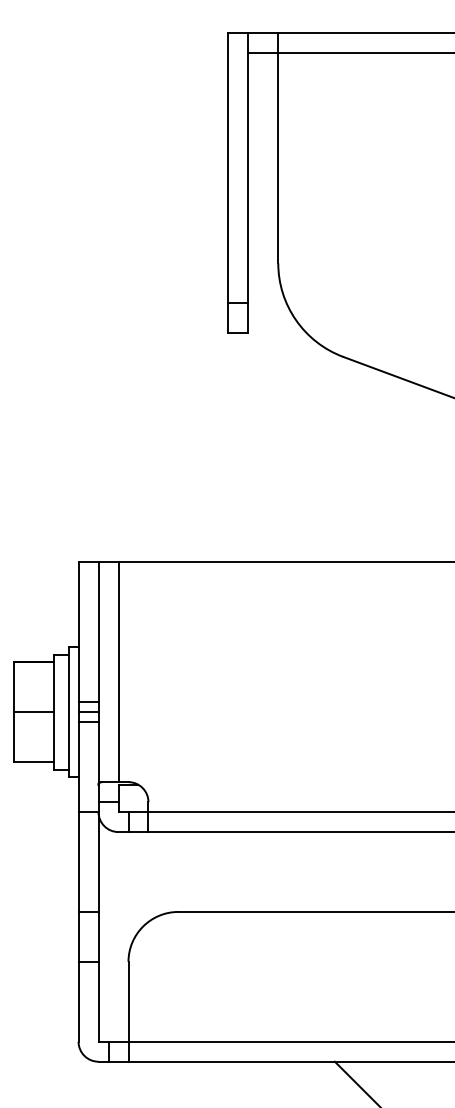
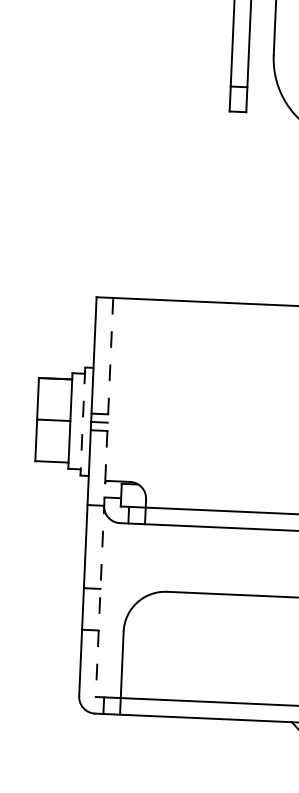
line: (118, 672) -> (125, 390), removed
line: (68, 712) -> (82, 421), solid -> dashed
line: (98, 802) -> (104, 497), solid -> dashed

